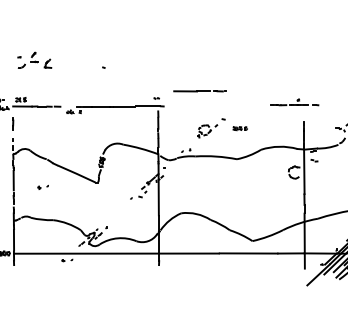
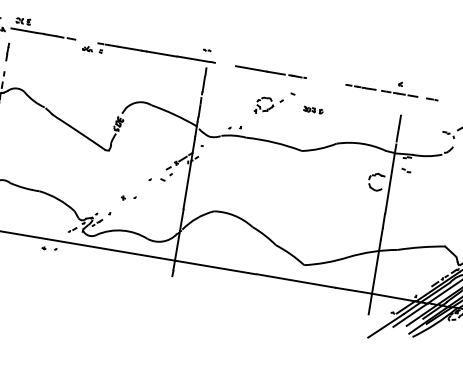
line: (199, 91) -> (270, 72), moved
part: (294, 102) -> (392, 87), size x1.43
part: (42, 186) -> (128, 196), moved

